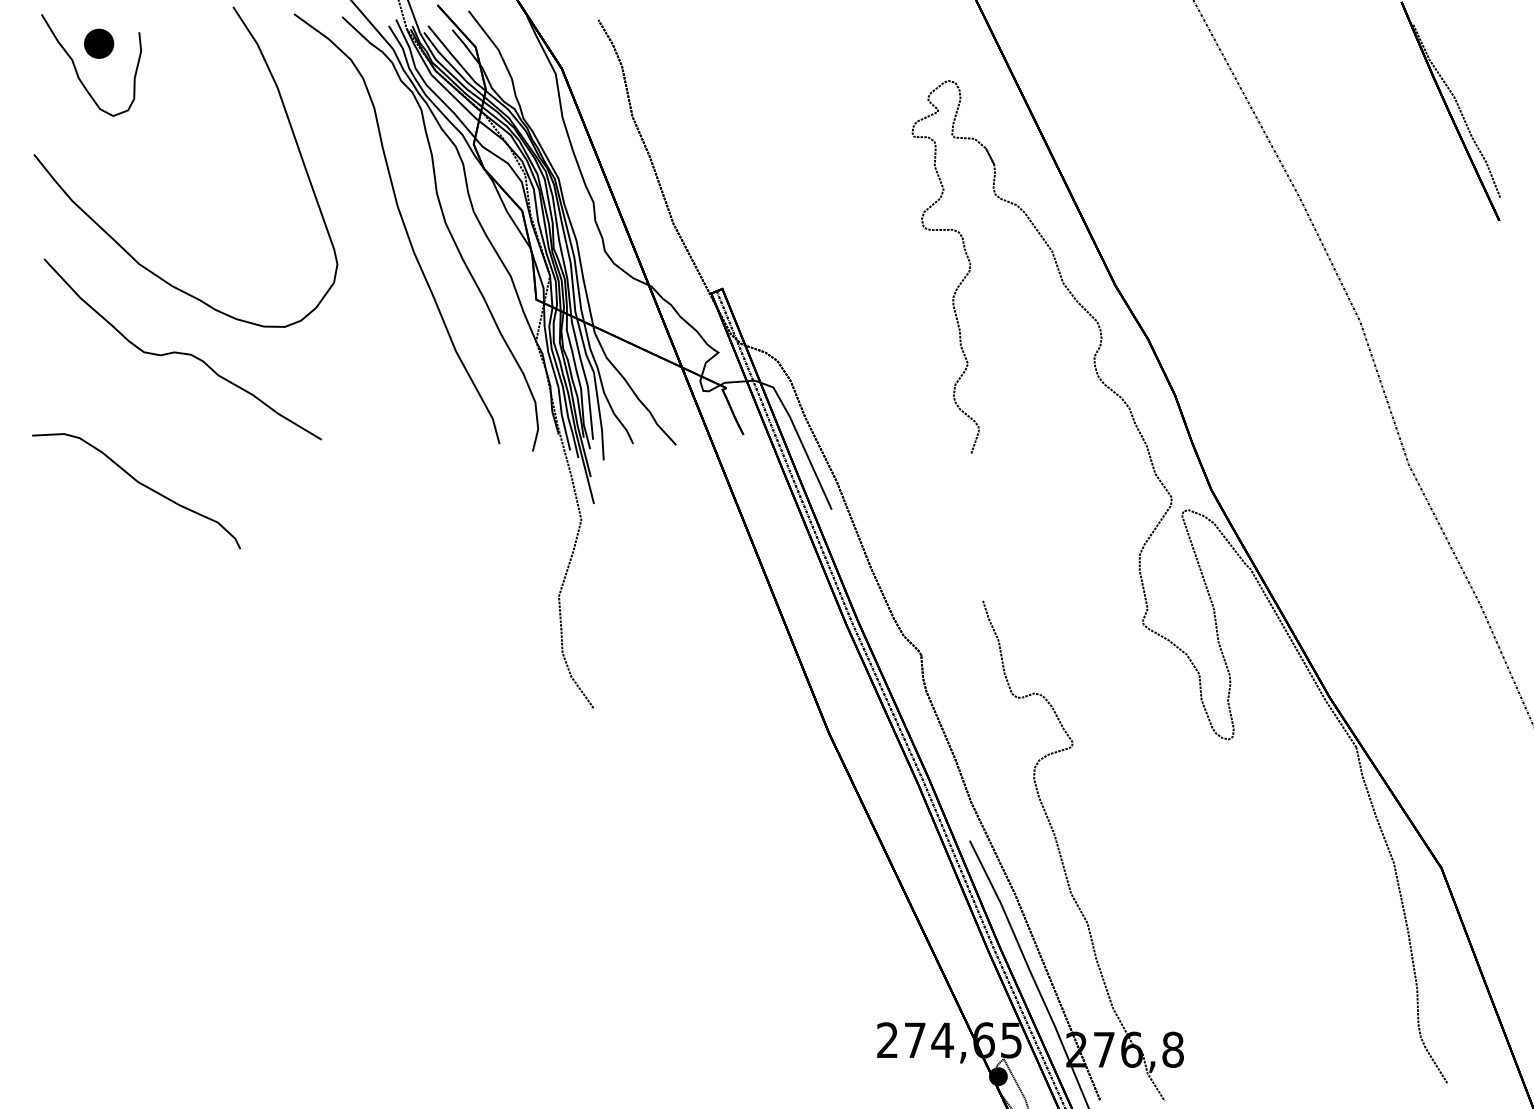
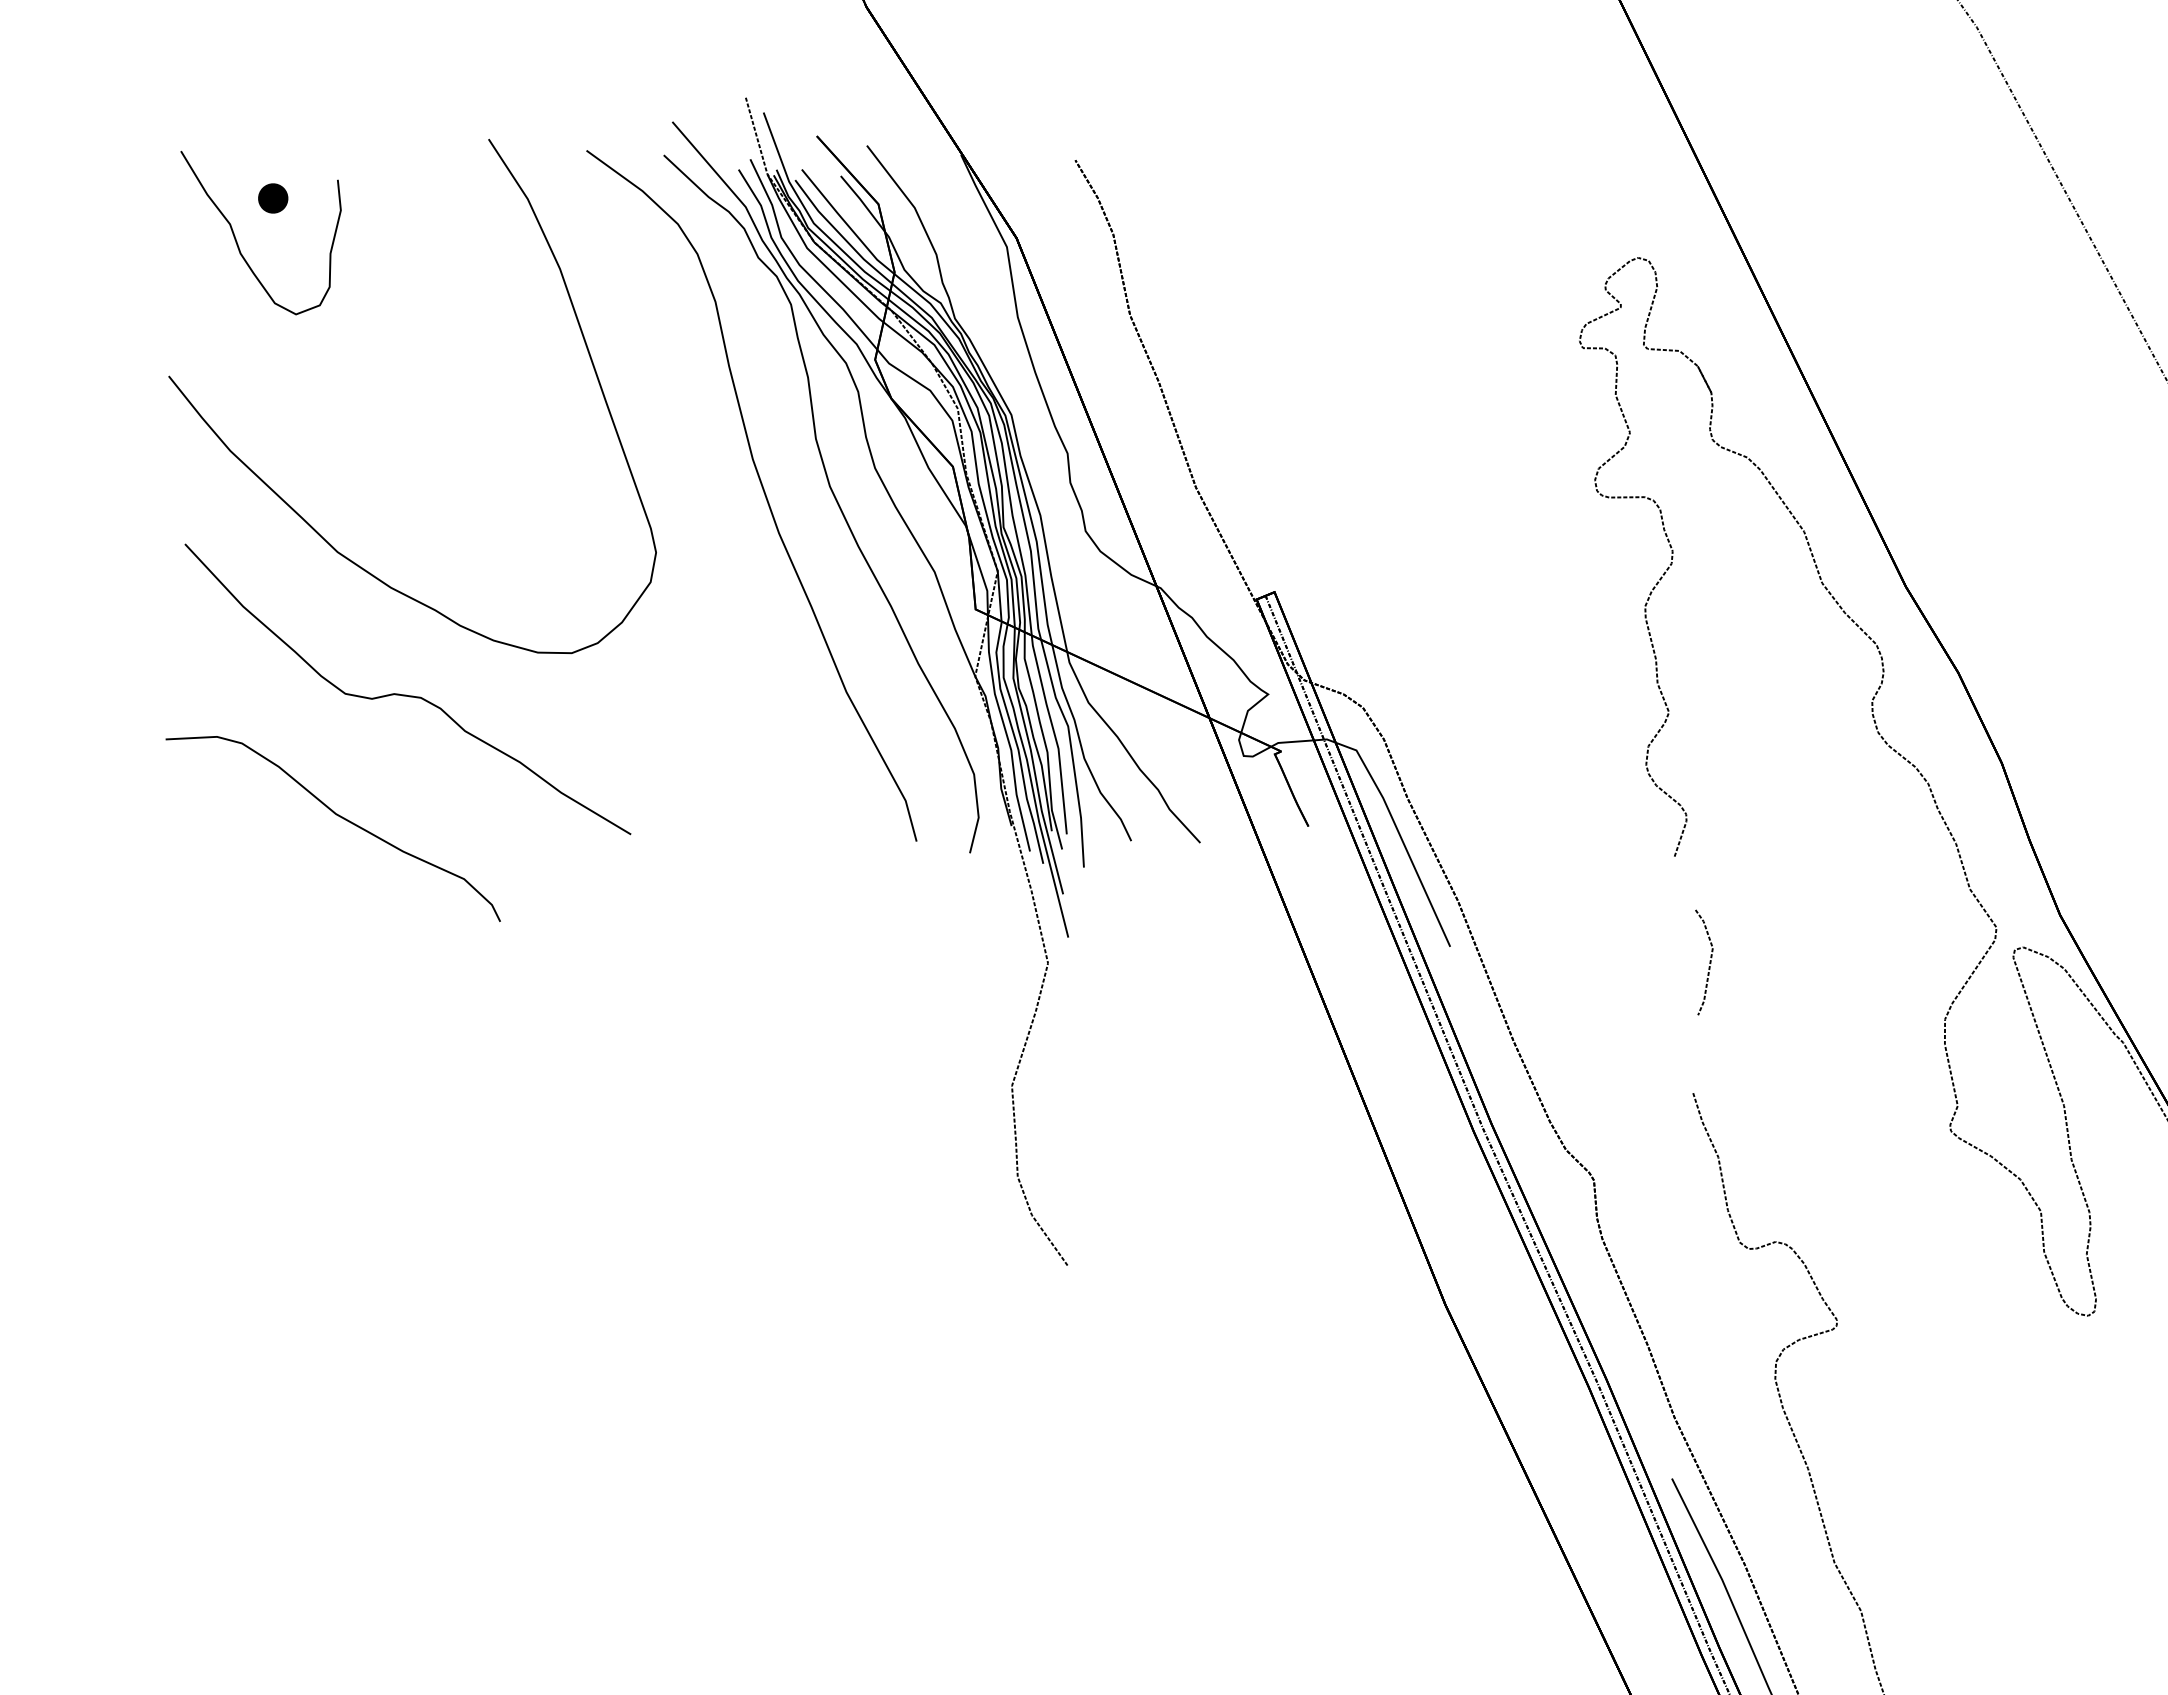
part: (98, 43) -> (272, 197), size x0.62
curve: (140, 484) -> (339, 817), moved
line: (992, 519) -> (1708, 962), added

